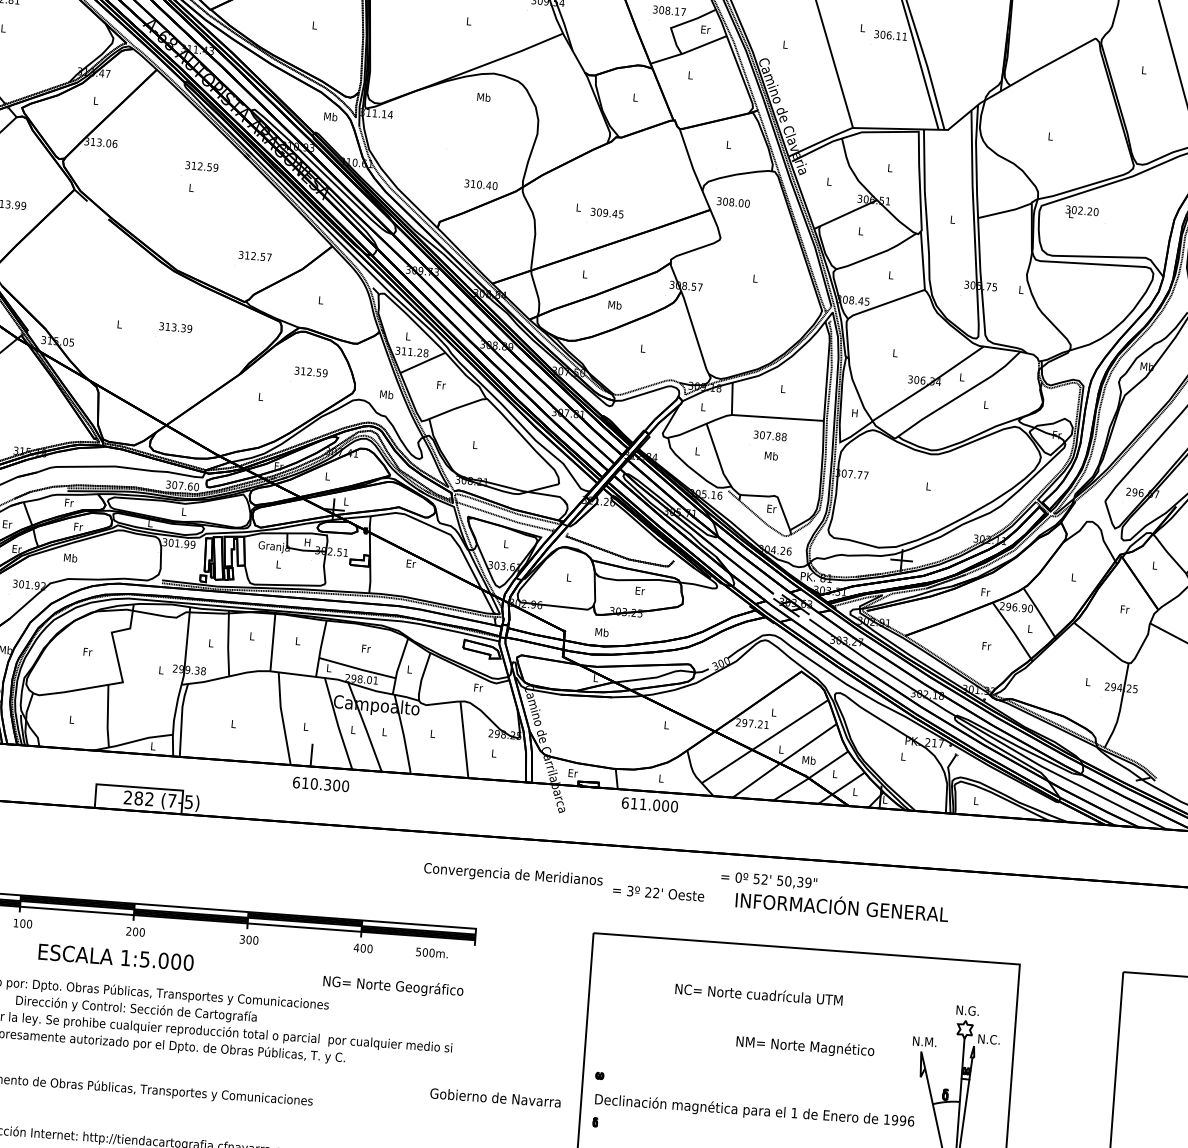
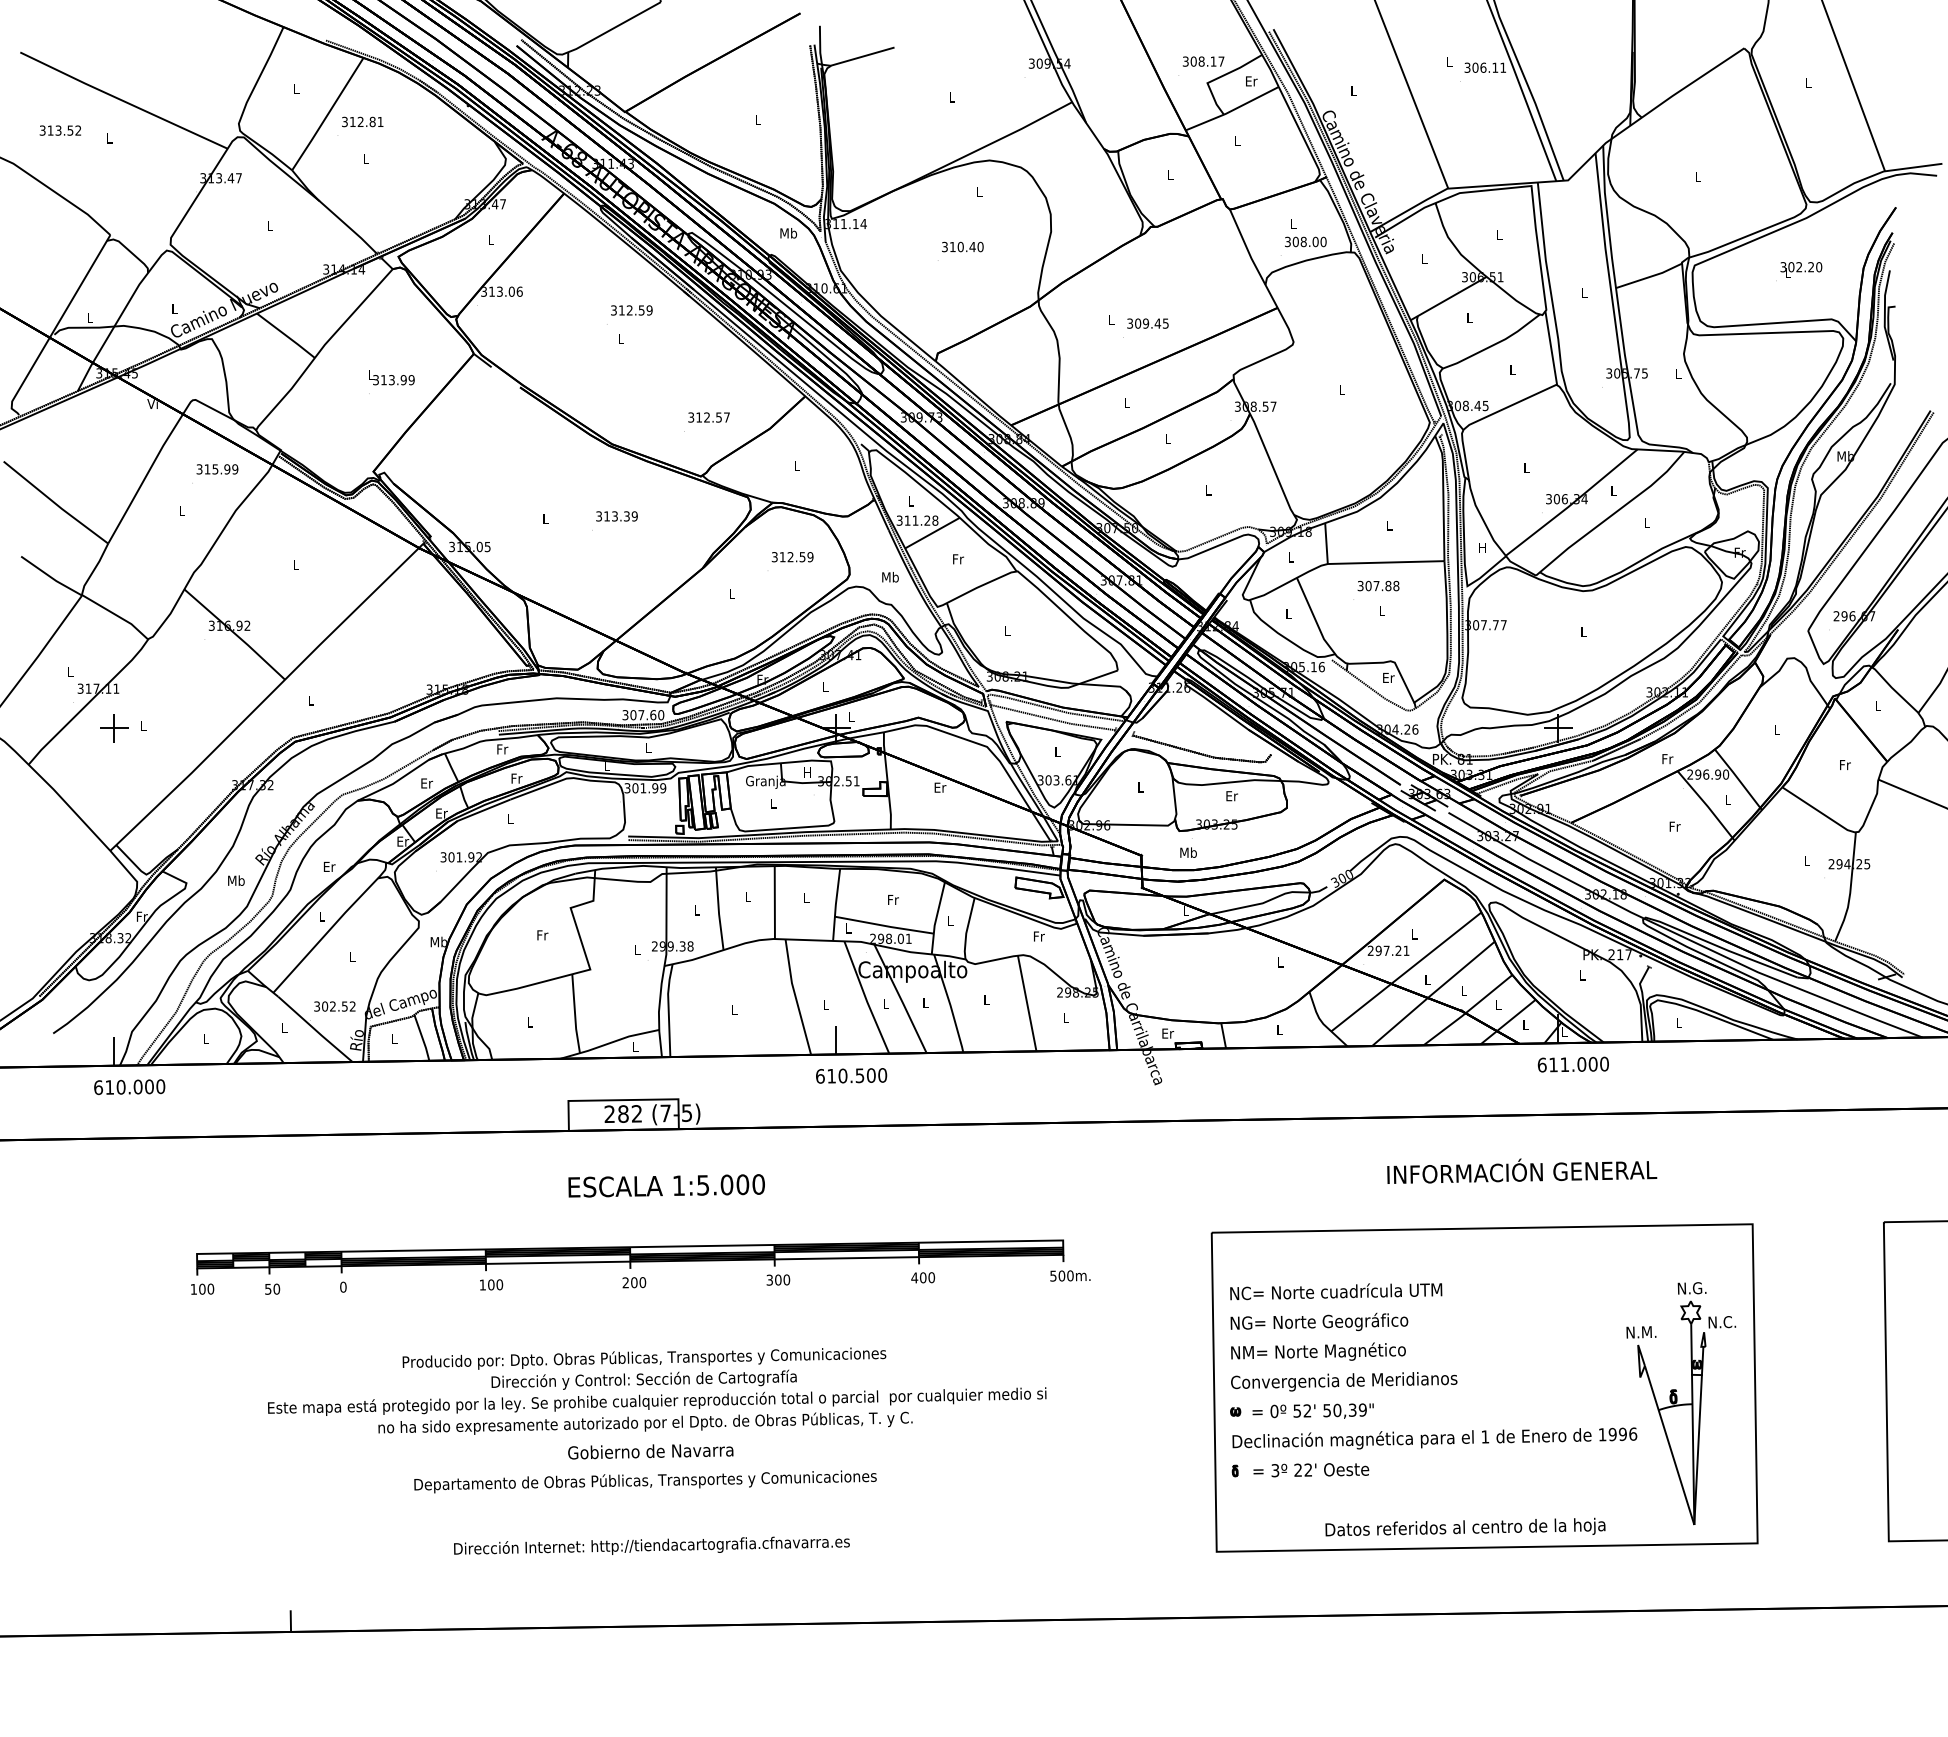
text: (483, 97) -> (979, 191), Mb -> L
text: (480, 184) -> (962, 246), moved
text: (733, 202) -> (1305, 241), moved
text: (1082, 212) -> (1801, 269), moved
text: (614, 304) -> (1167, 438), Mb -> L
text: (771, 456) -> (1382, 611), Mb -> L
text: (70, 557) -> (510, 818), Mb -> L
text: (808, 760) -> (1463, 990), Mb -> L
text: (328, 784) -> (860, 1075), 610.300 -> 610.500
text: (649, 804) -> (1572, 1064), moved
text: (513, 875) -> (1344, 1381), moved
text: (768, 879) -> (1312, 1410), moved
text: (658, 893) -> (1311, 1470), moved
text: (432, 952) -> (1070, 1275), moved
text: (116, 957) -> (666, 1185), moved
text: (393, 985) -> (1319, 1321), moved
text: (759, 994) -> (1336, 1291), moved
text: (805, 1046) -> (1318, 1351), moved
text: (495, 1097) -> (650, 1451), moved

